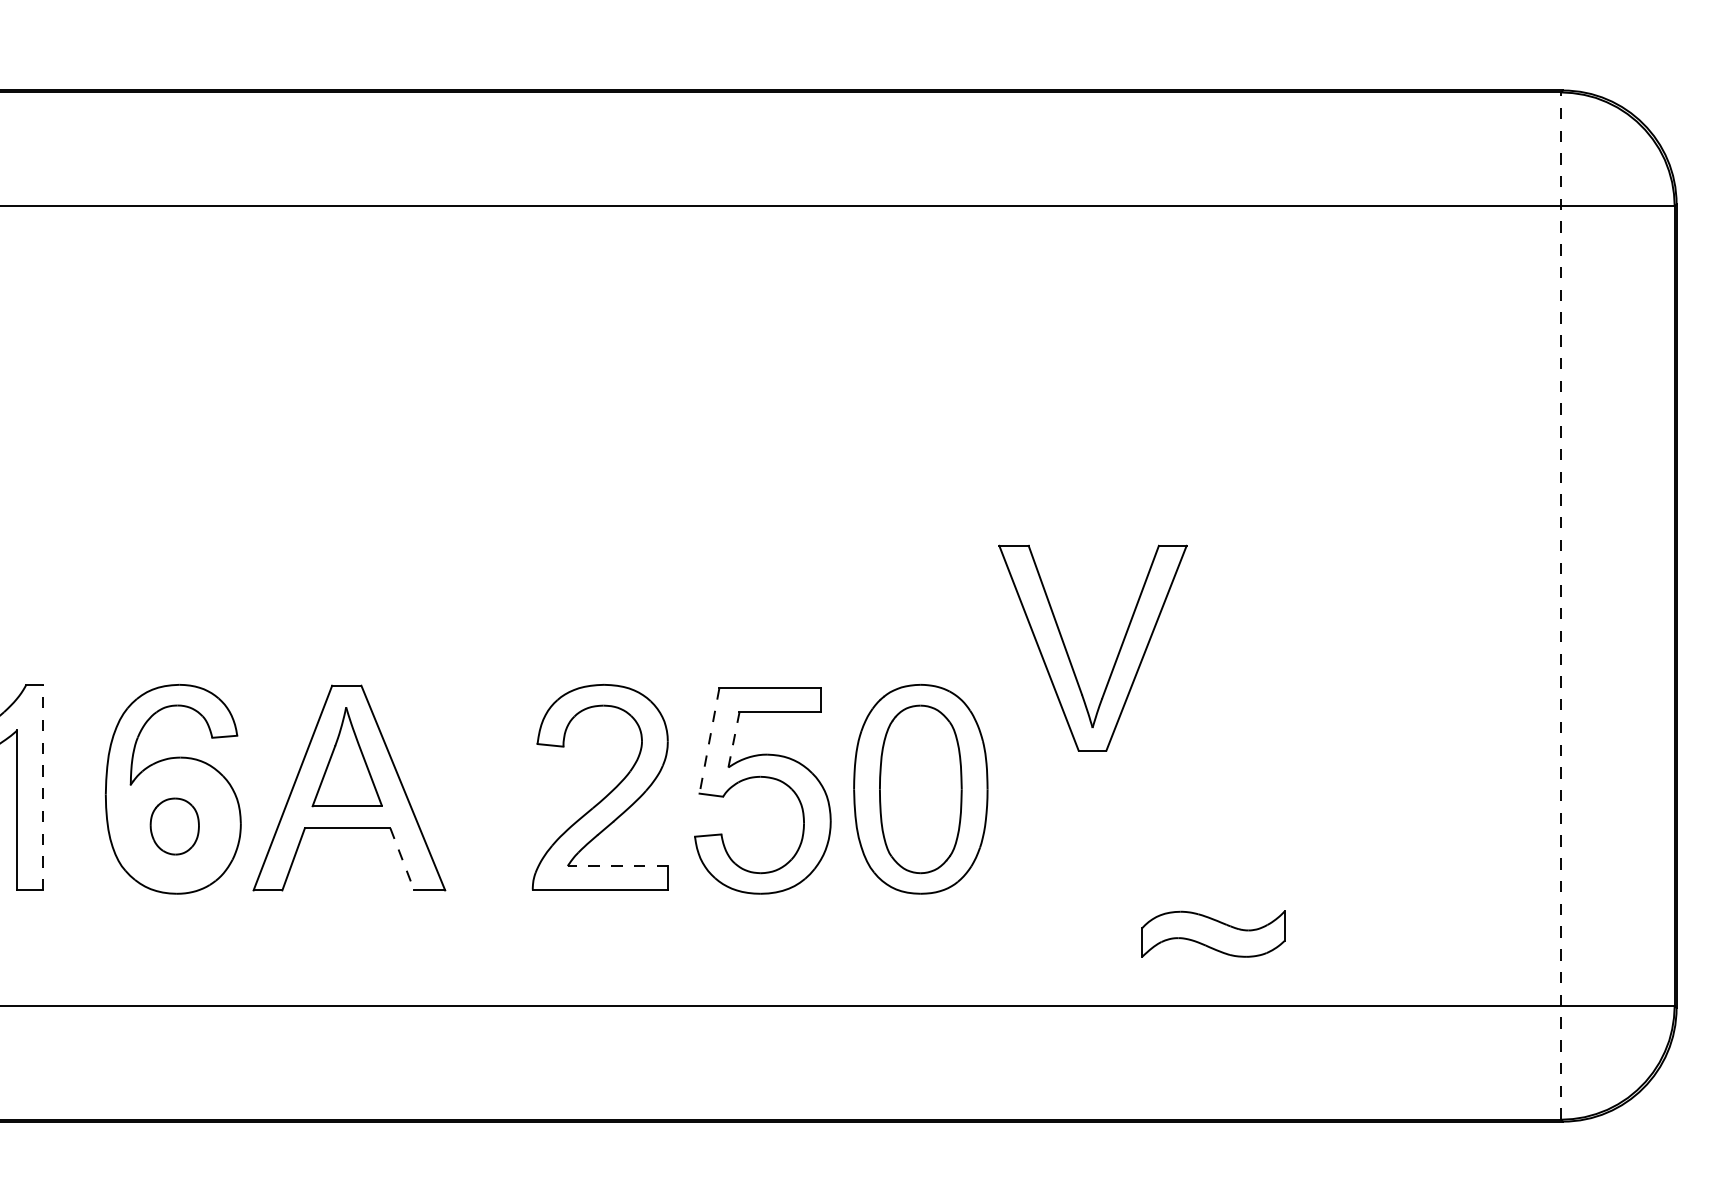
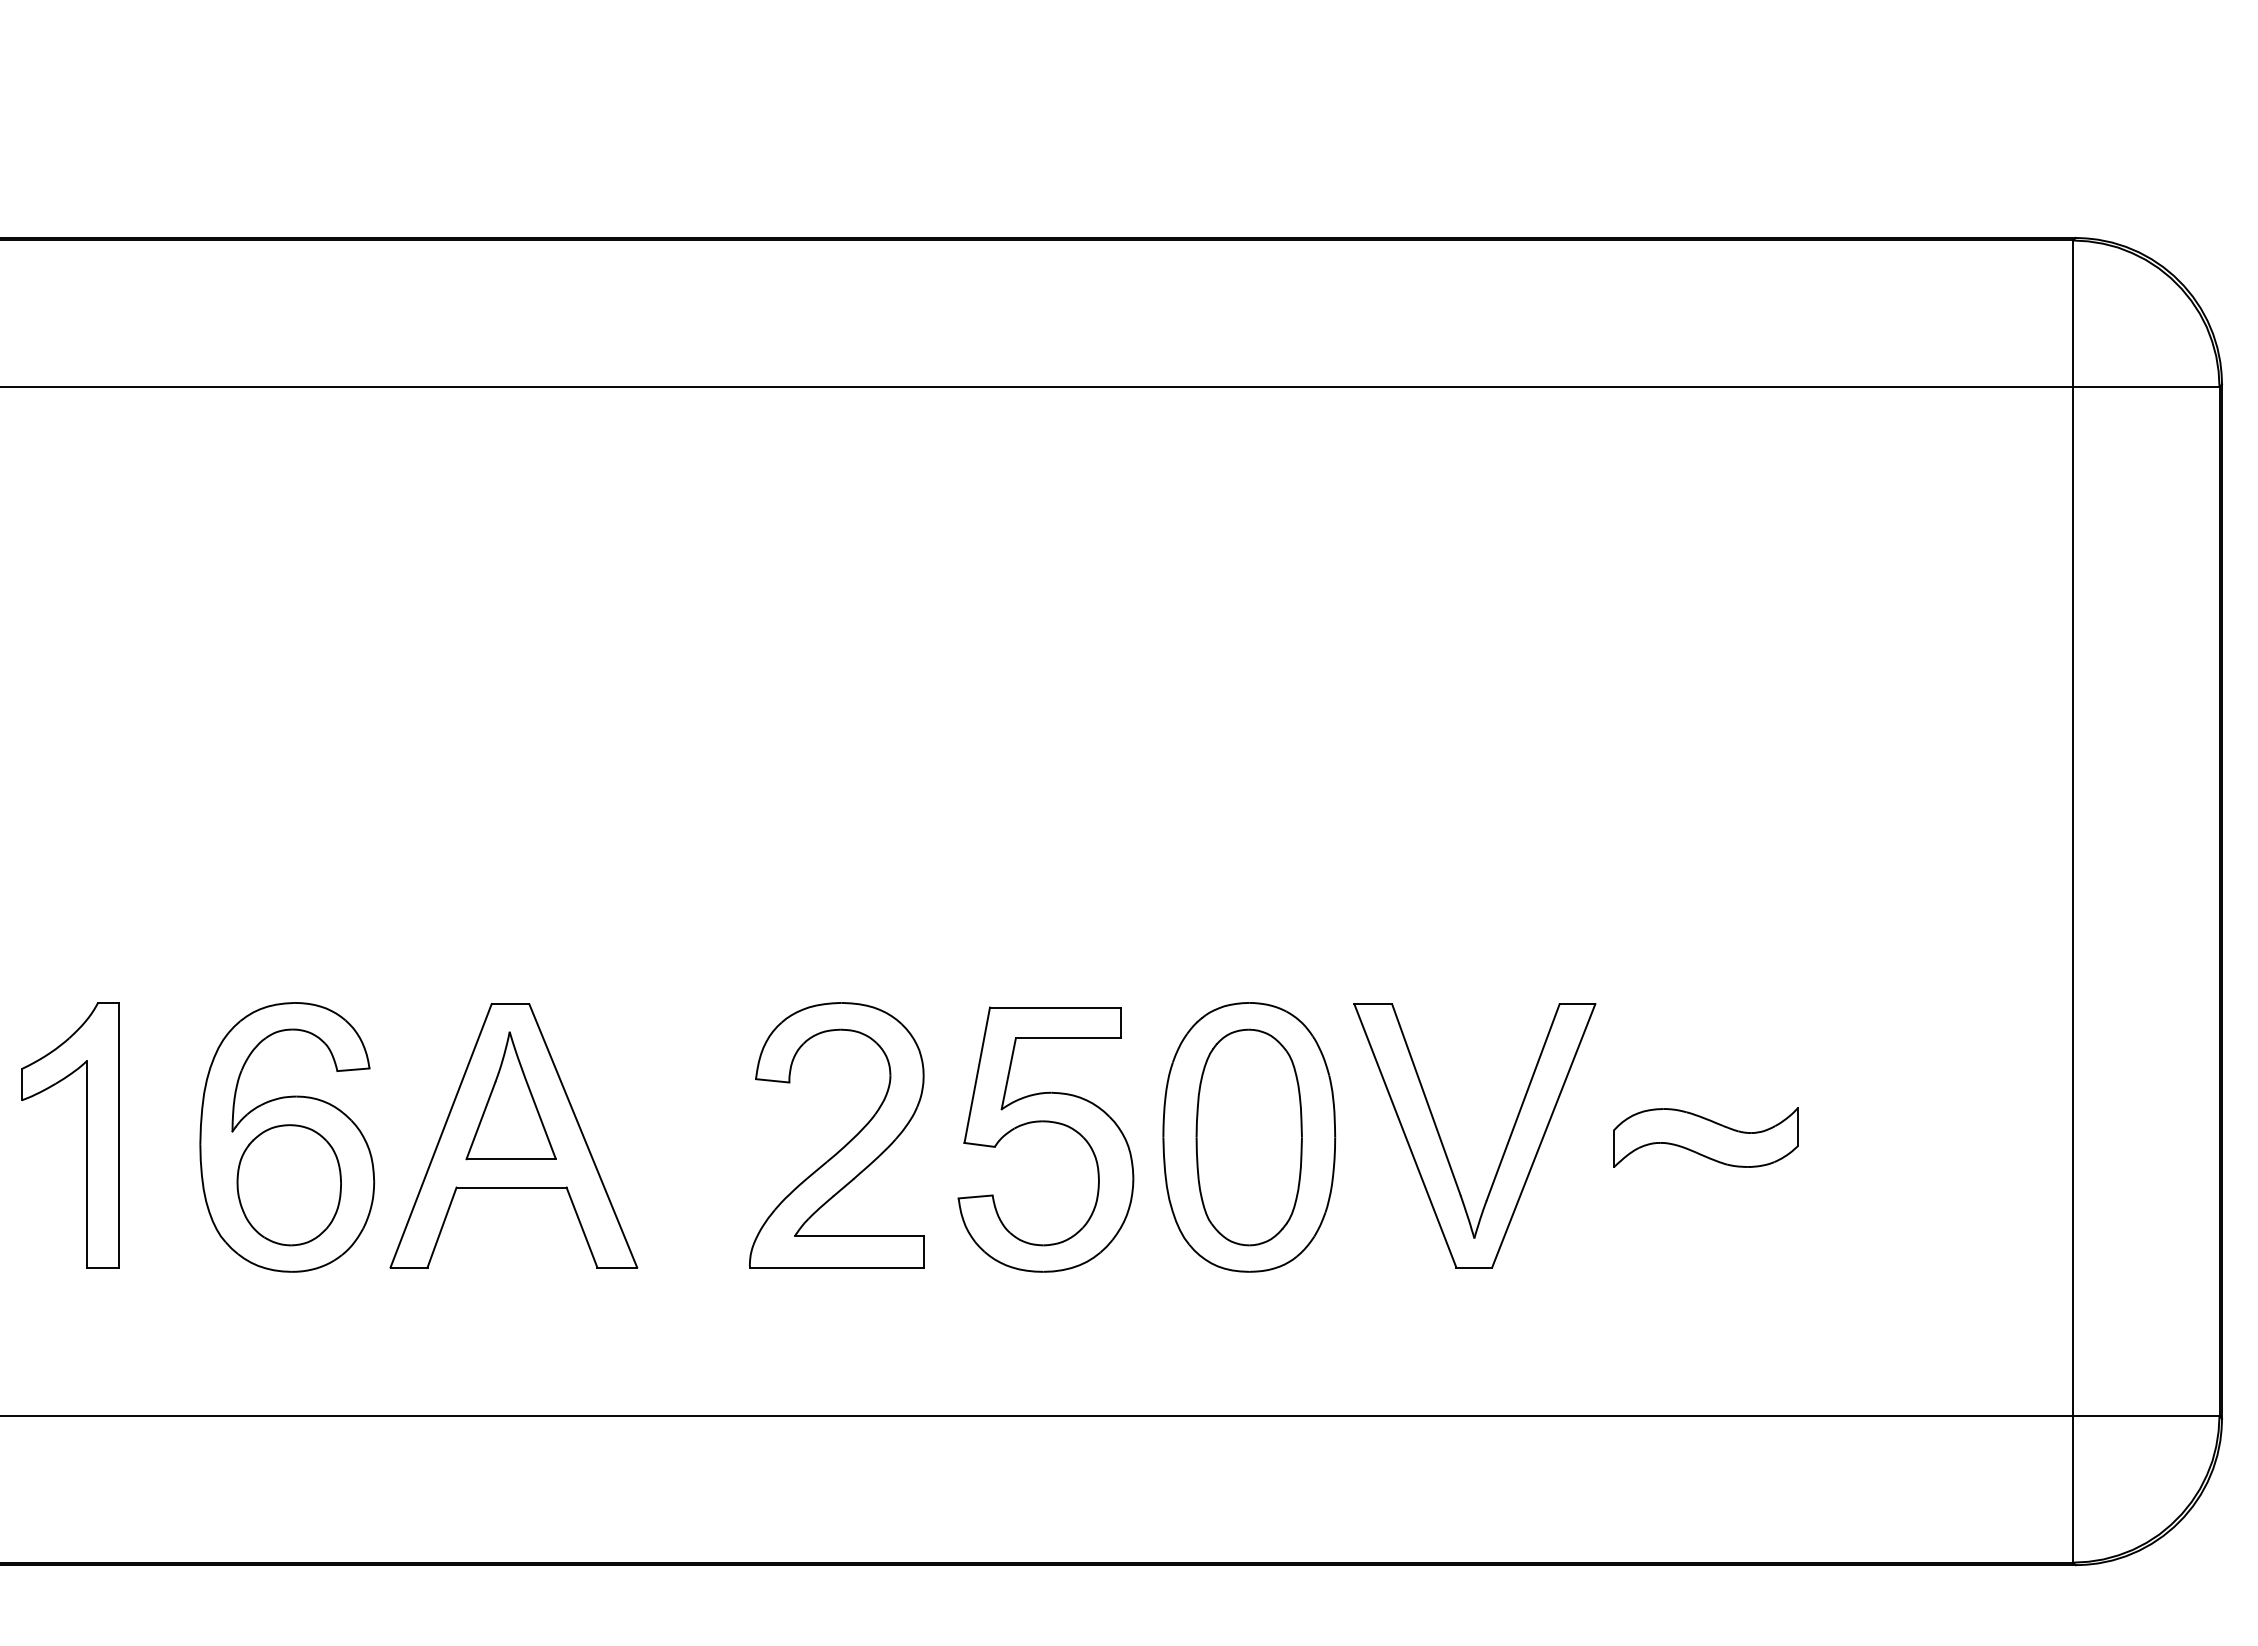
line: (1561, 606) -> (2073, 901), dashed -> solid
part: (1069, 656) -> (1444, 1146), moved
line: (733, 739) -> (1008, 1073), dashed -> solid
line: (709, 741) -> (977, 1075), dashed -> solid
line: (42, 787) -> (118, 1134), dashed -> solid
part: (174, 826) -> (288, 1185), size x1.67
line: (401, 859) -> (581, 1227), dashed -> solid
line: (617, 866) -> (859, 1236), dashed -> solid
part: (1213, 933) -> (1705, 1137), moved

